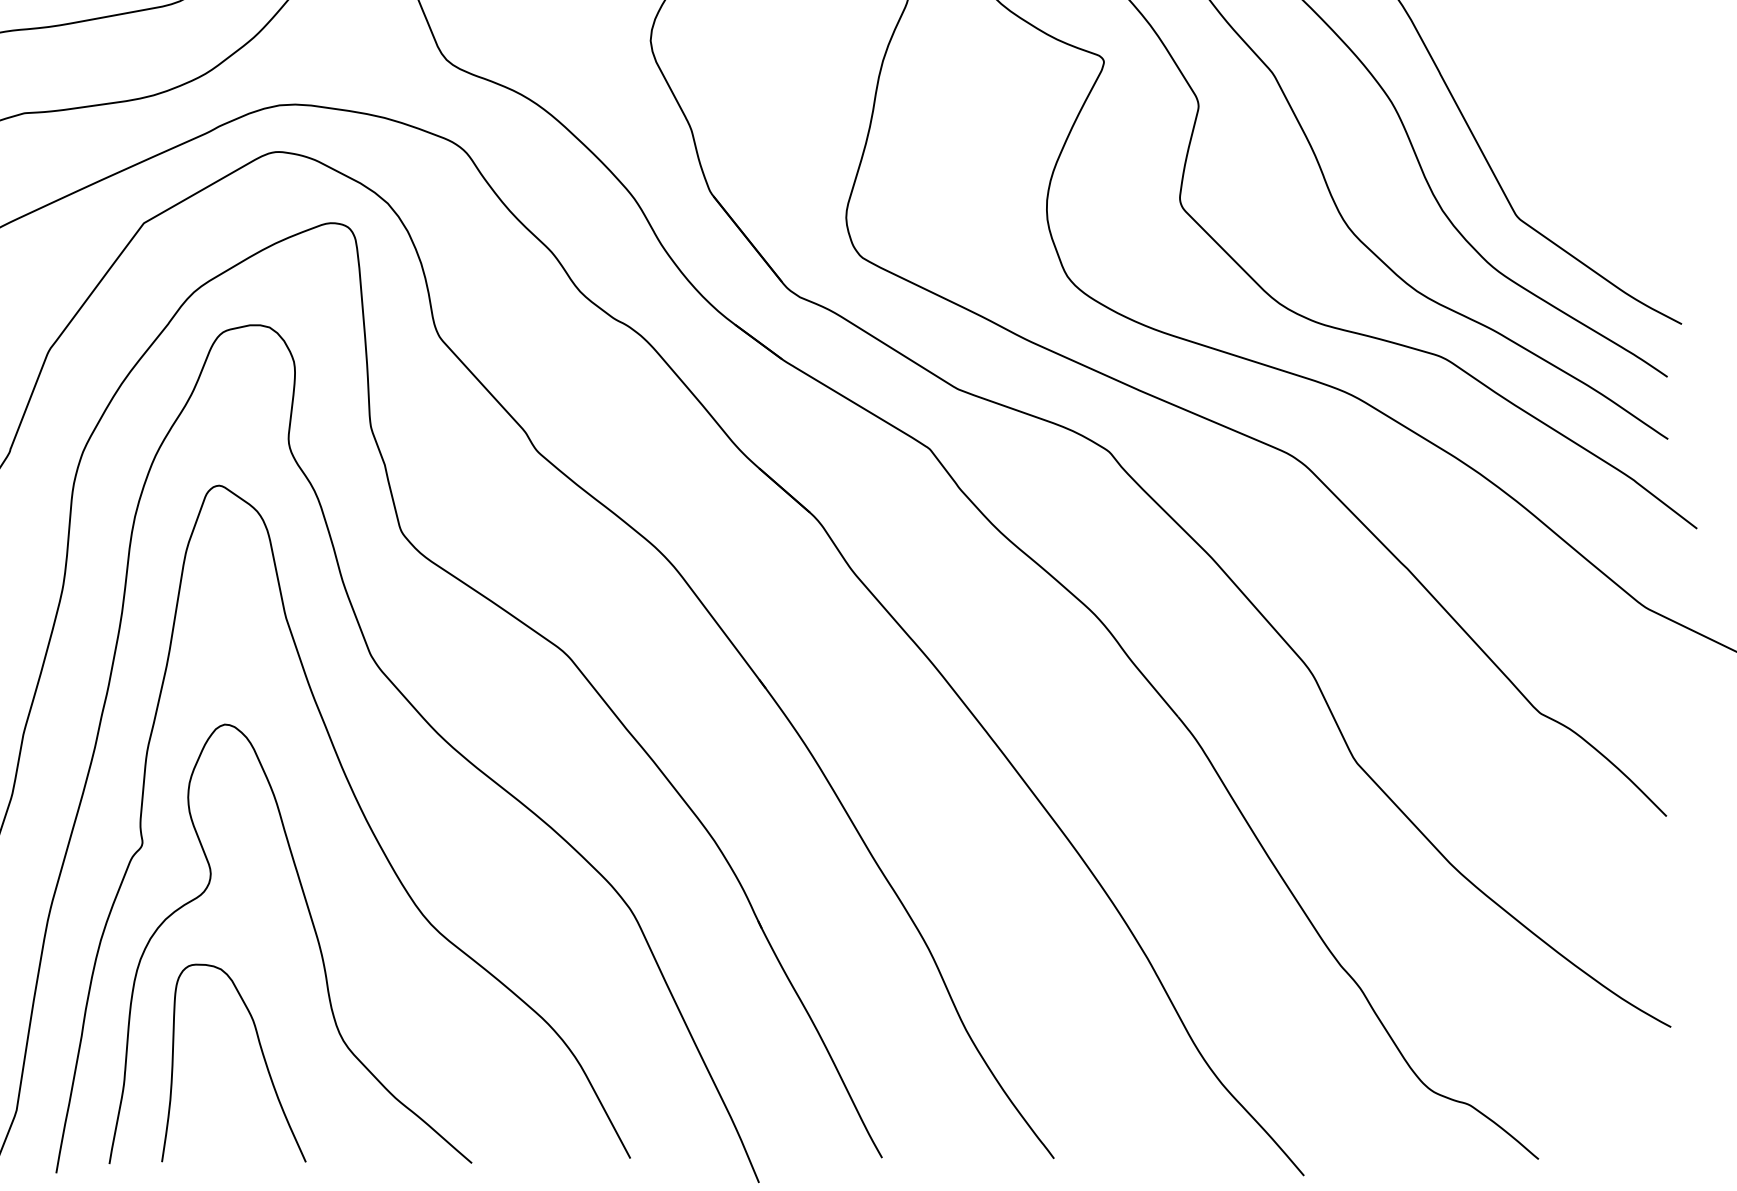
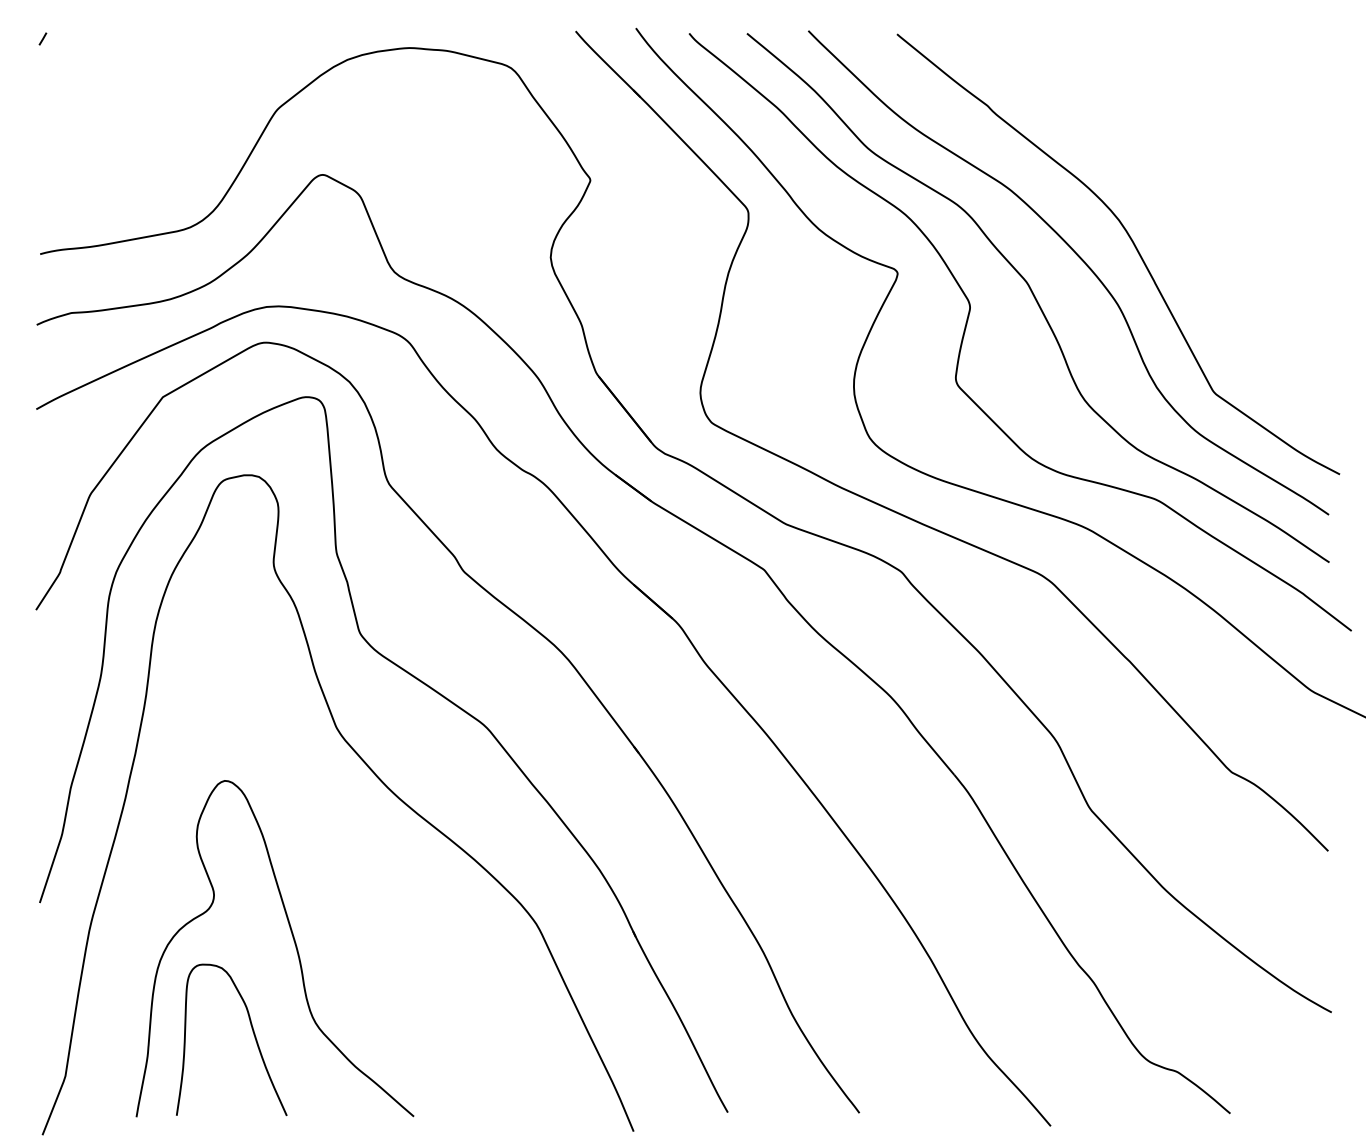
curve: (364, 819) -> (331, 853), removed

